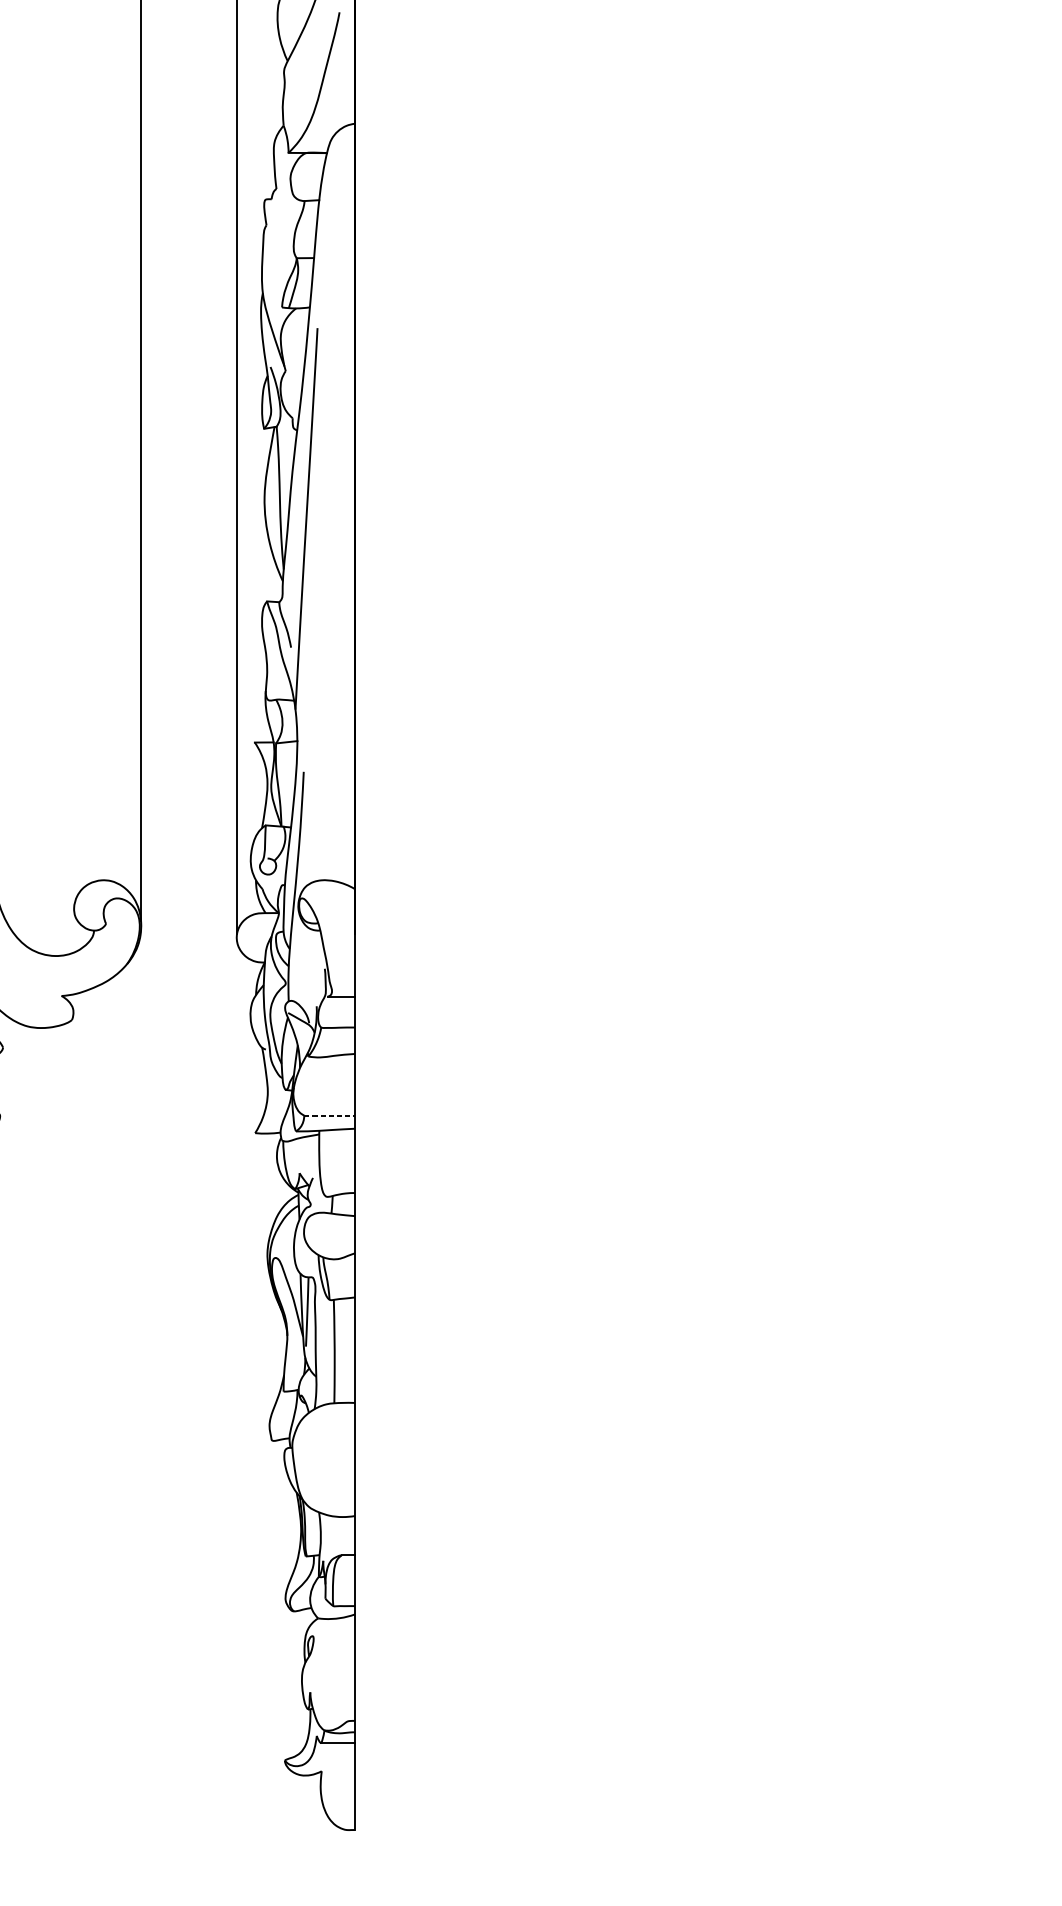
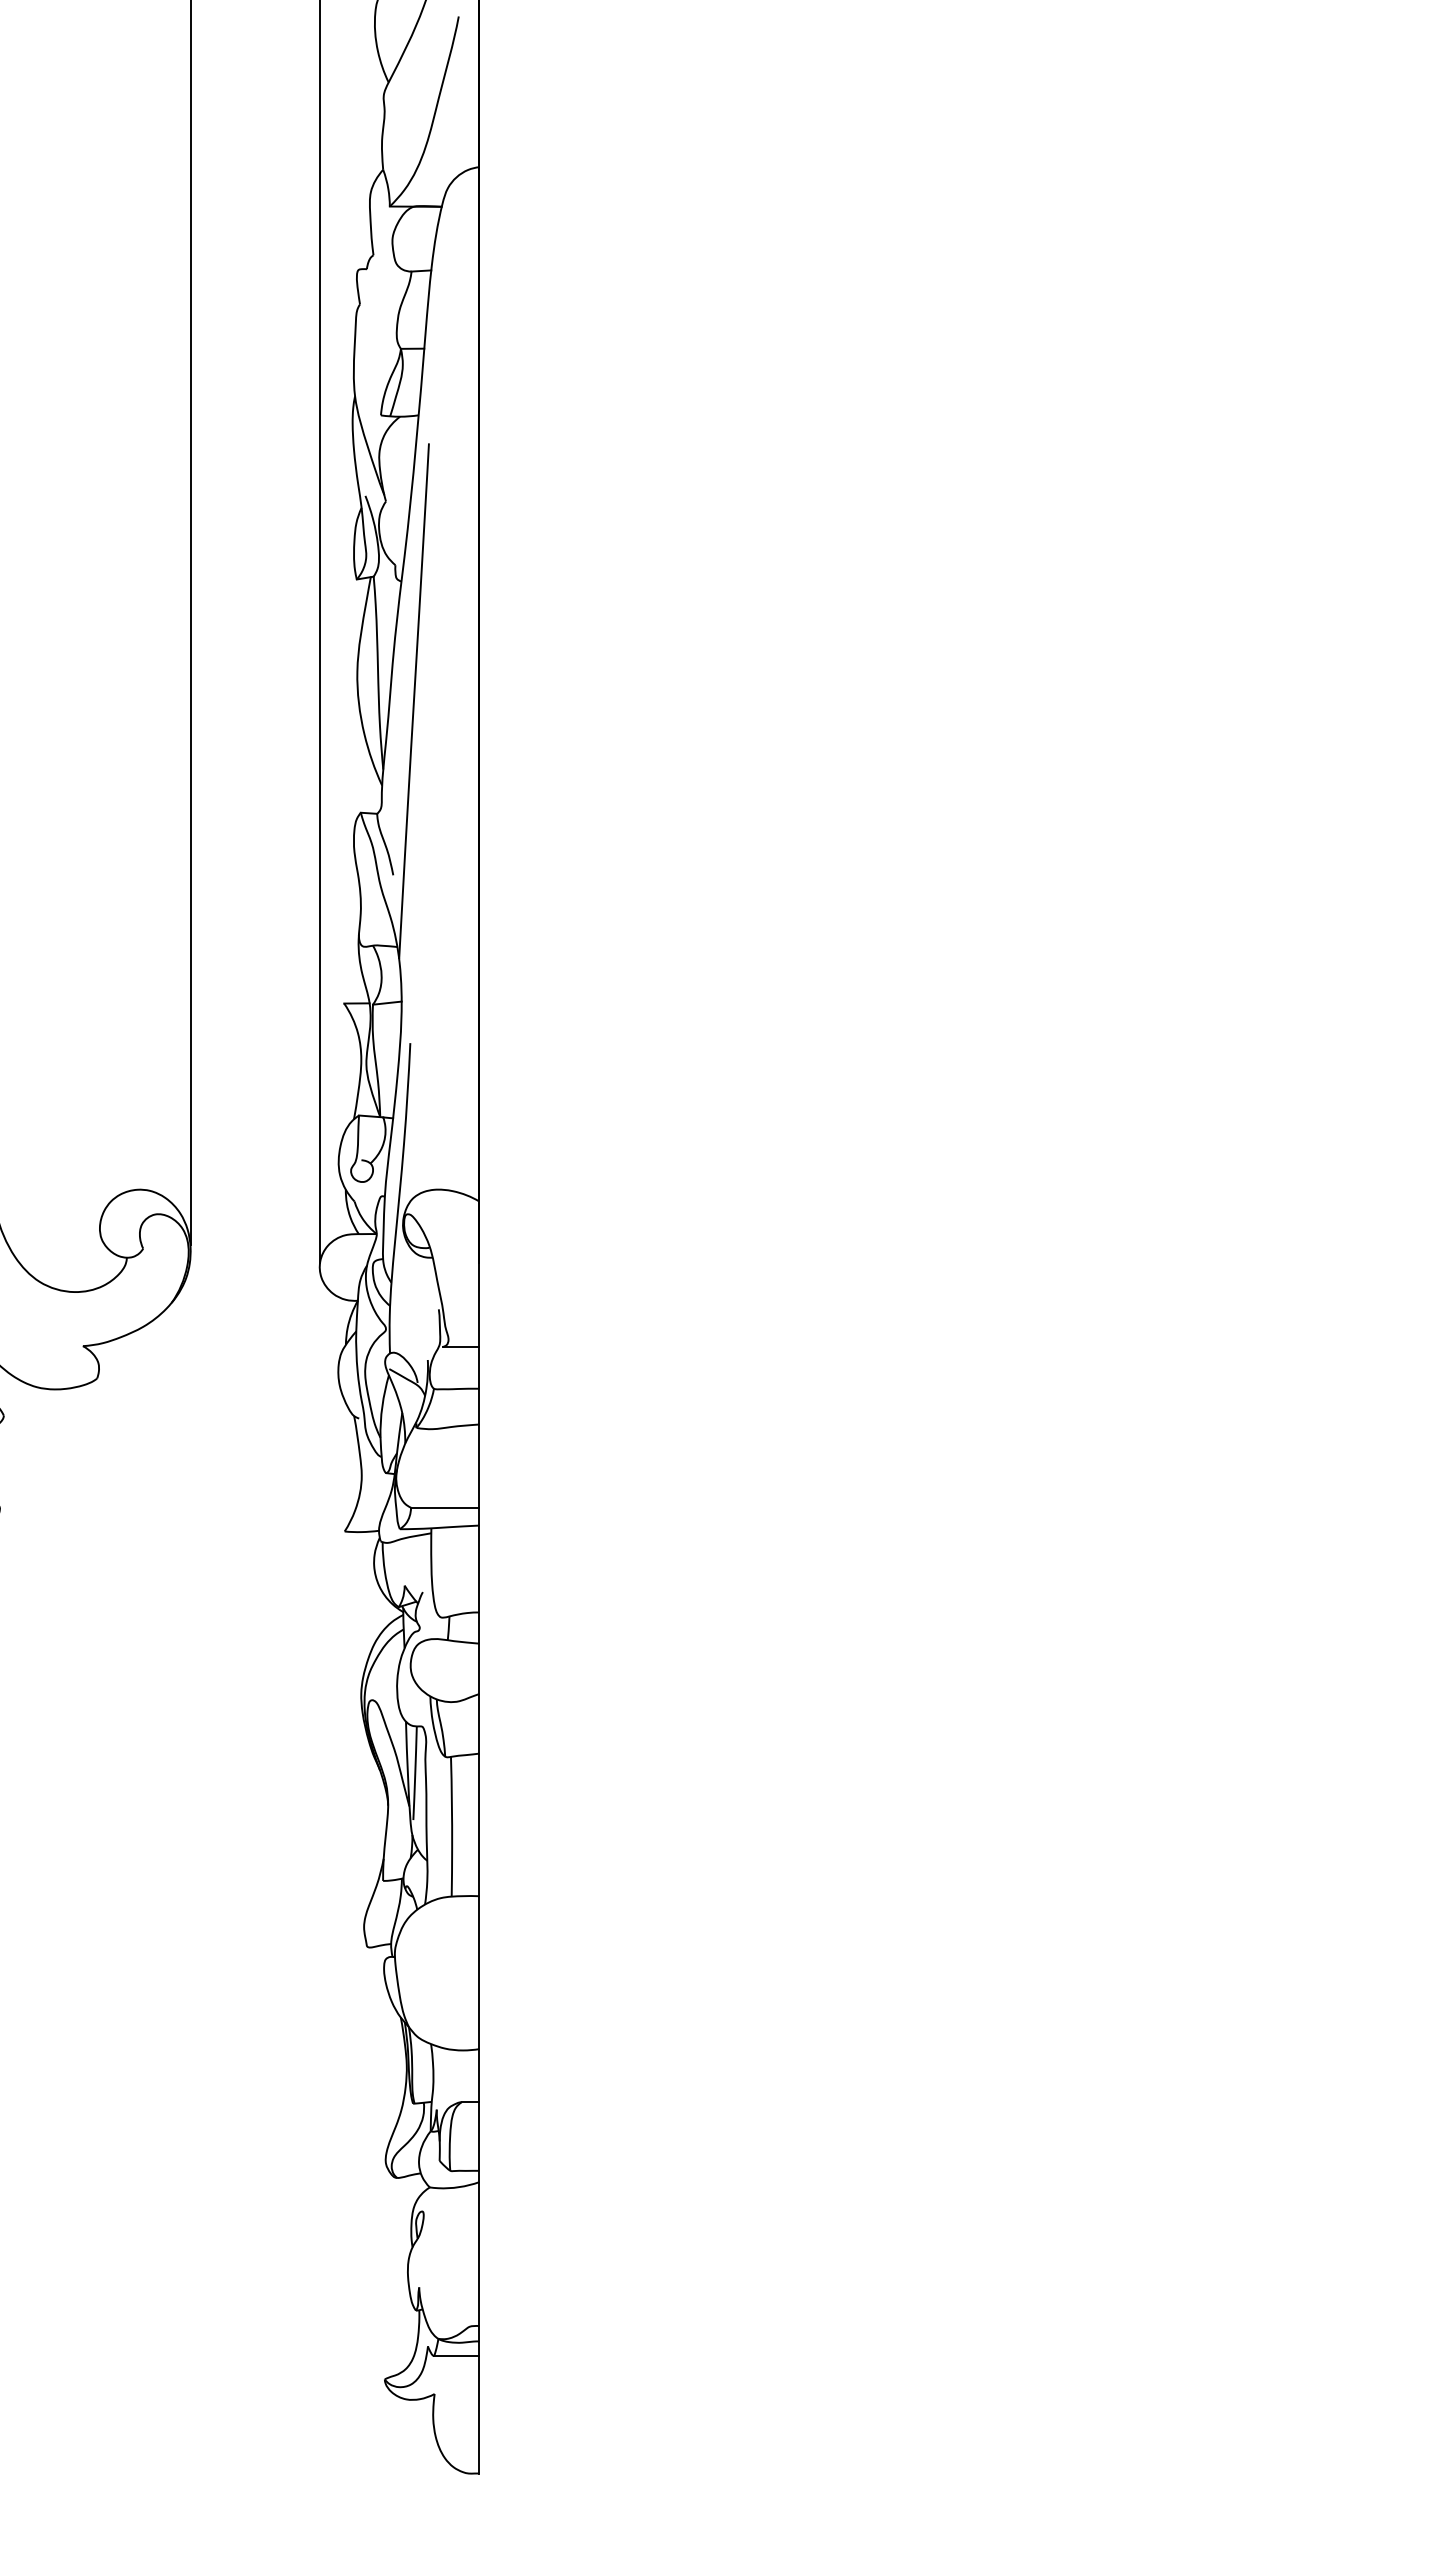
line: (329, 1115) -> (445, 1507), dashed -> solid

